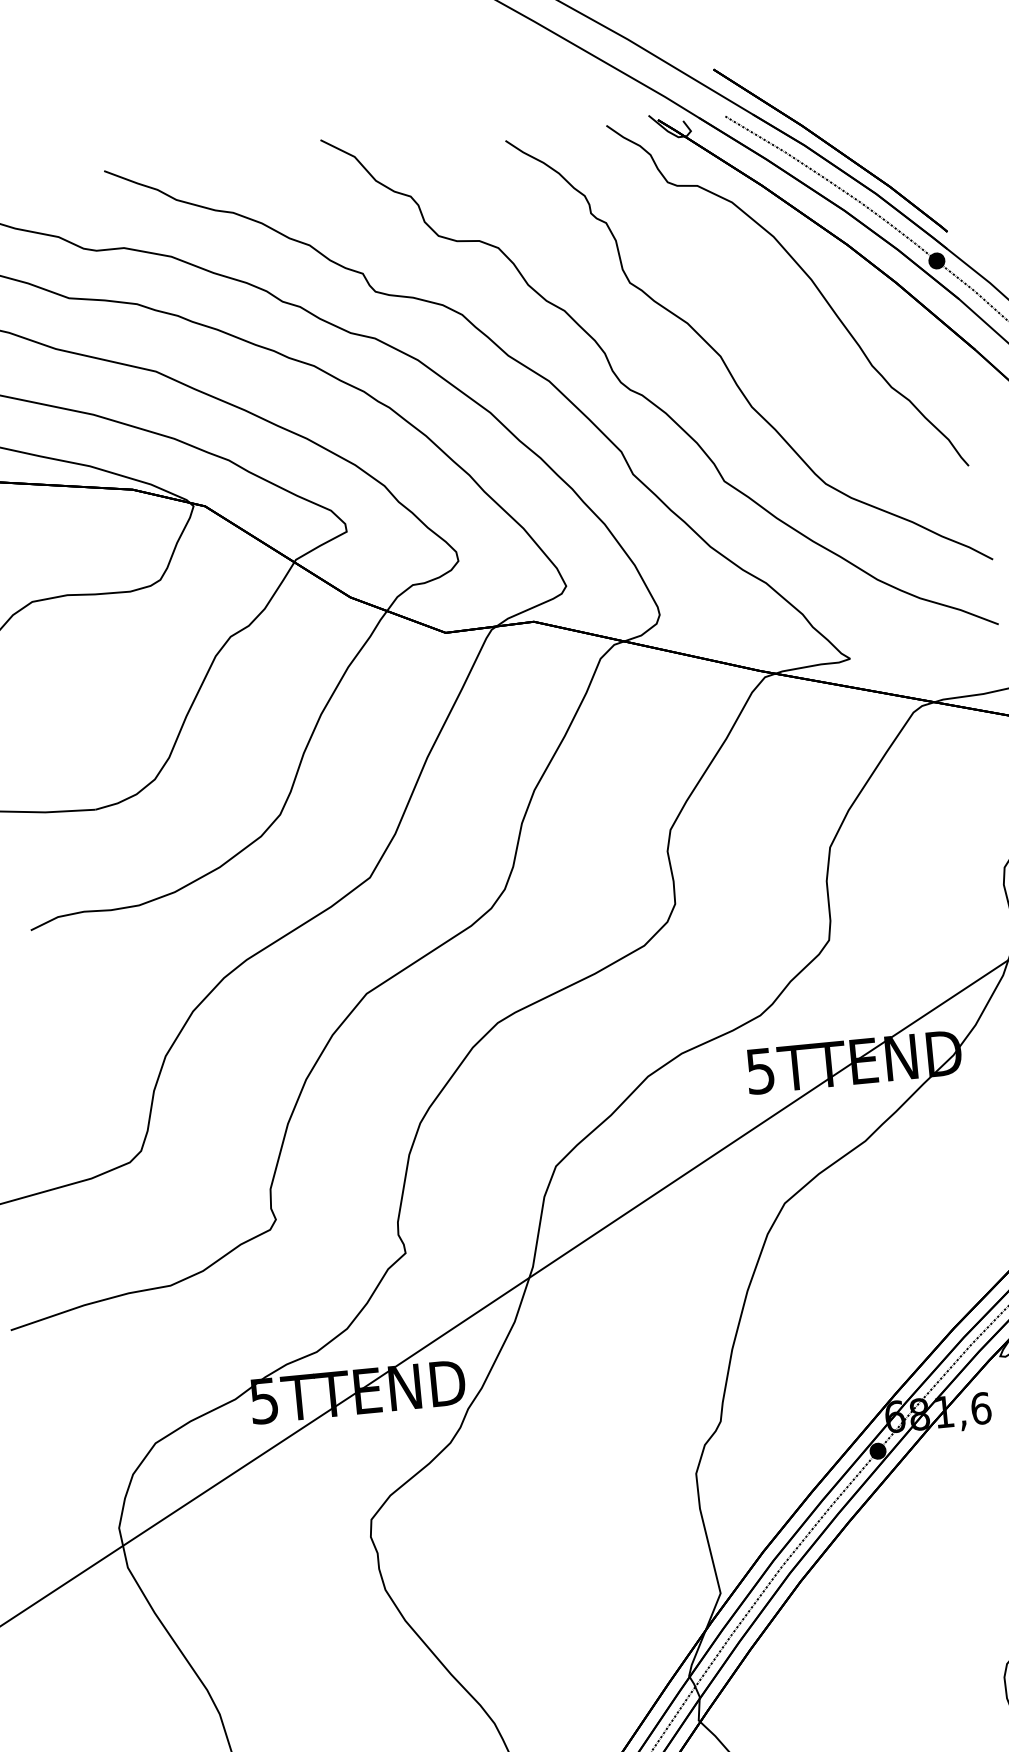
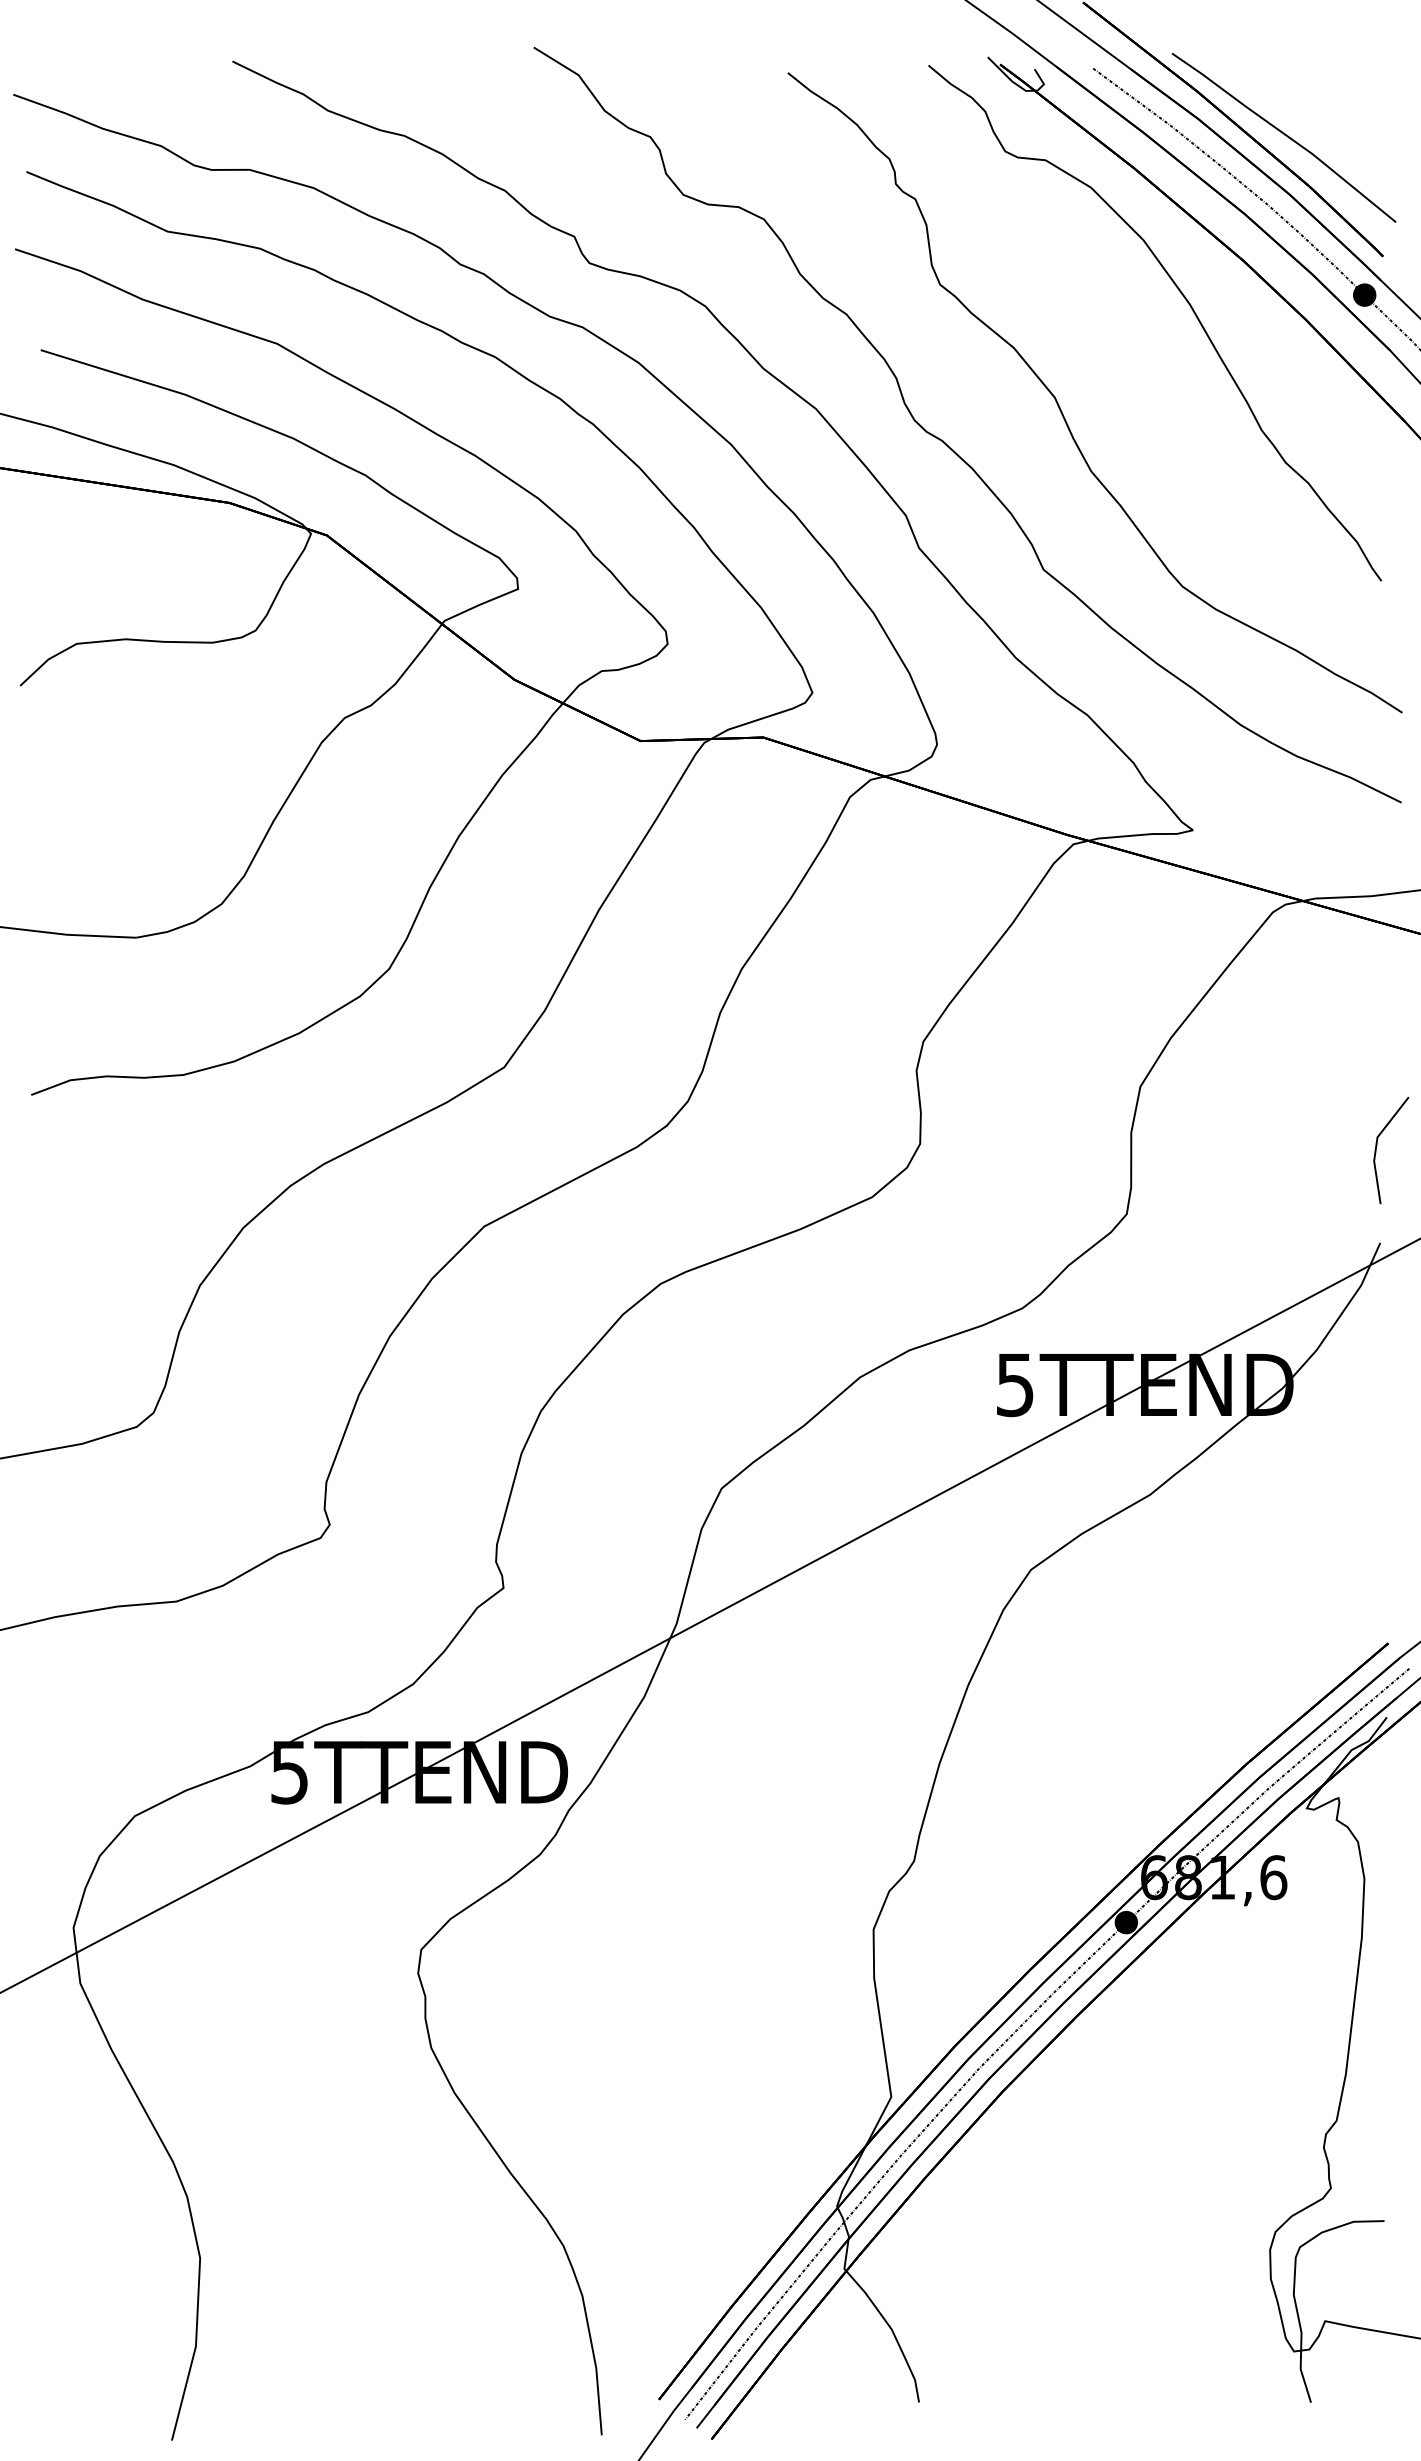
line: (867, 151) -> (1284, 135), added

